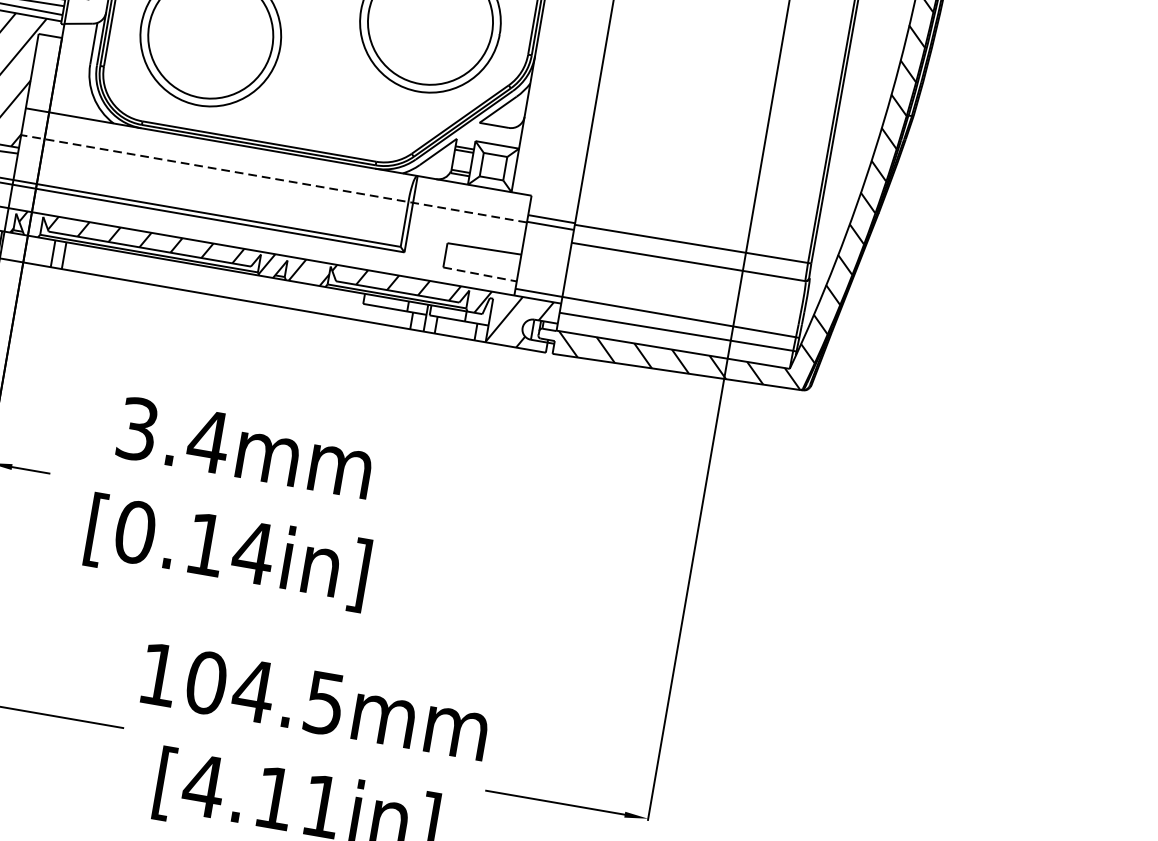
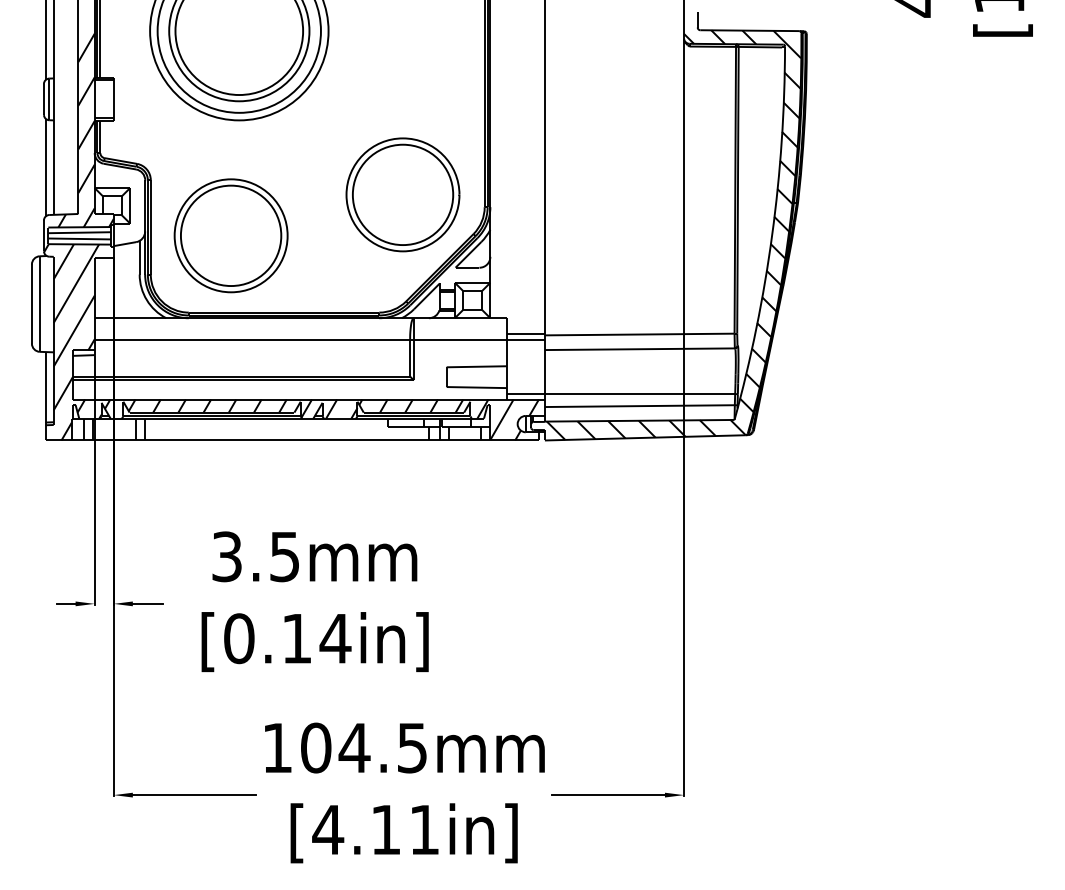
line: (273, 179) -> (300, 340), dashed -> solid
line: (481, 274) -> (477, 387), dashed -> solid
text: (208, 442) -> (284, 557), 3.4mm -> 3.5mm

